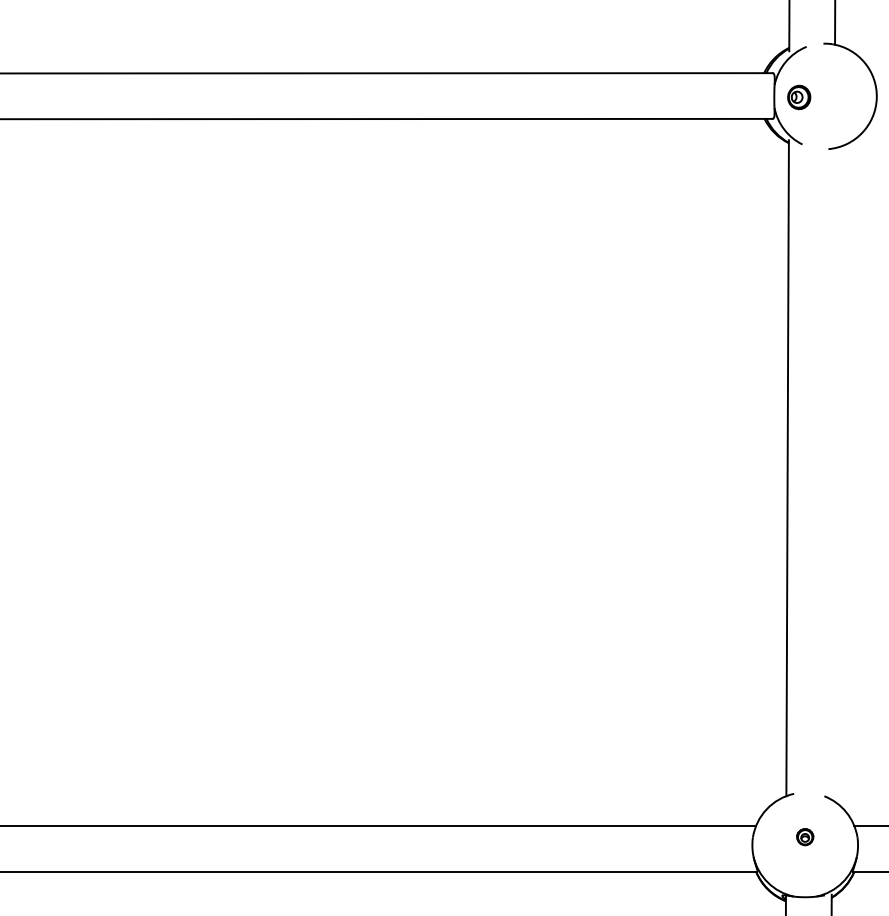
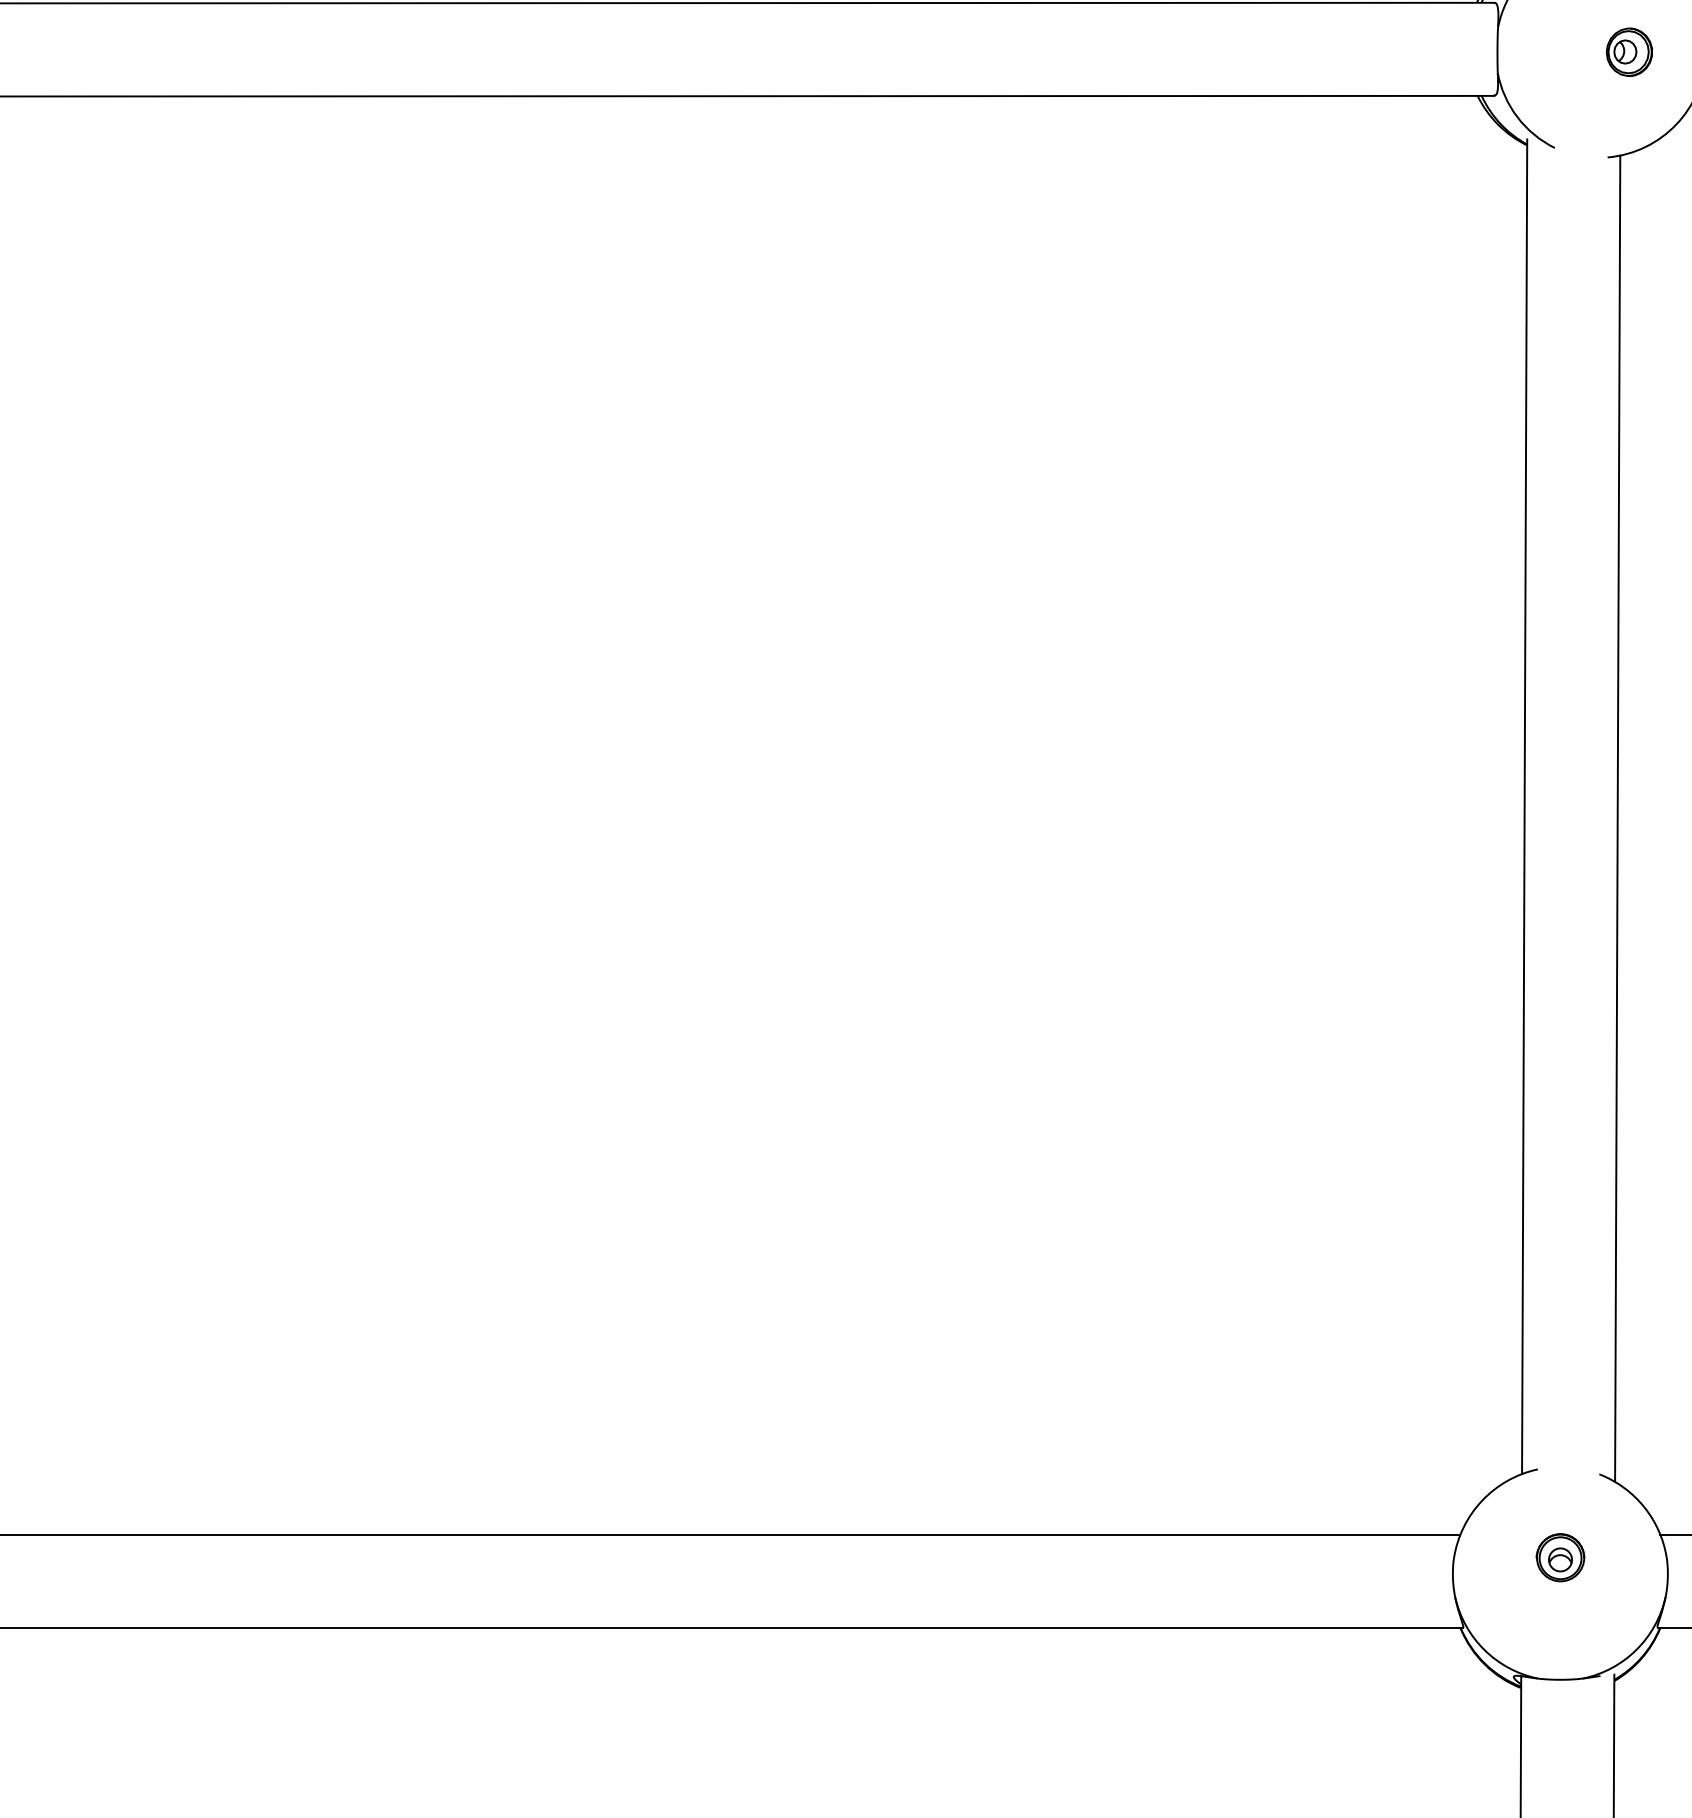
part: (799, 97) -> (1630, 52), moved
line: (833, 474) -> (1617, 819), added
part: (804, 836) -> (1558, 1556), size x1.43

